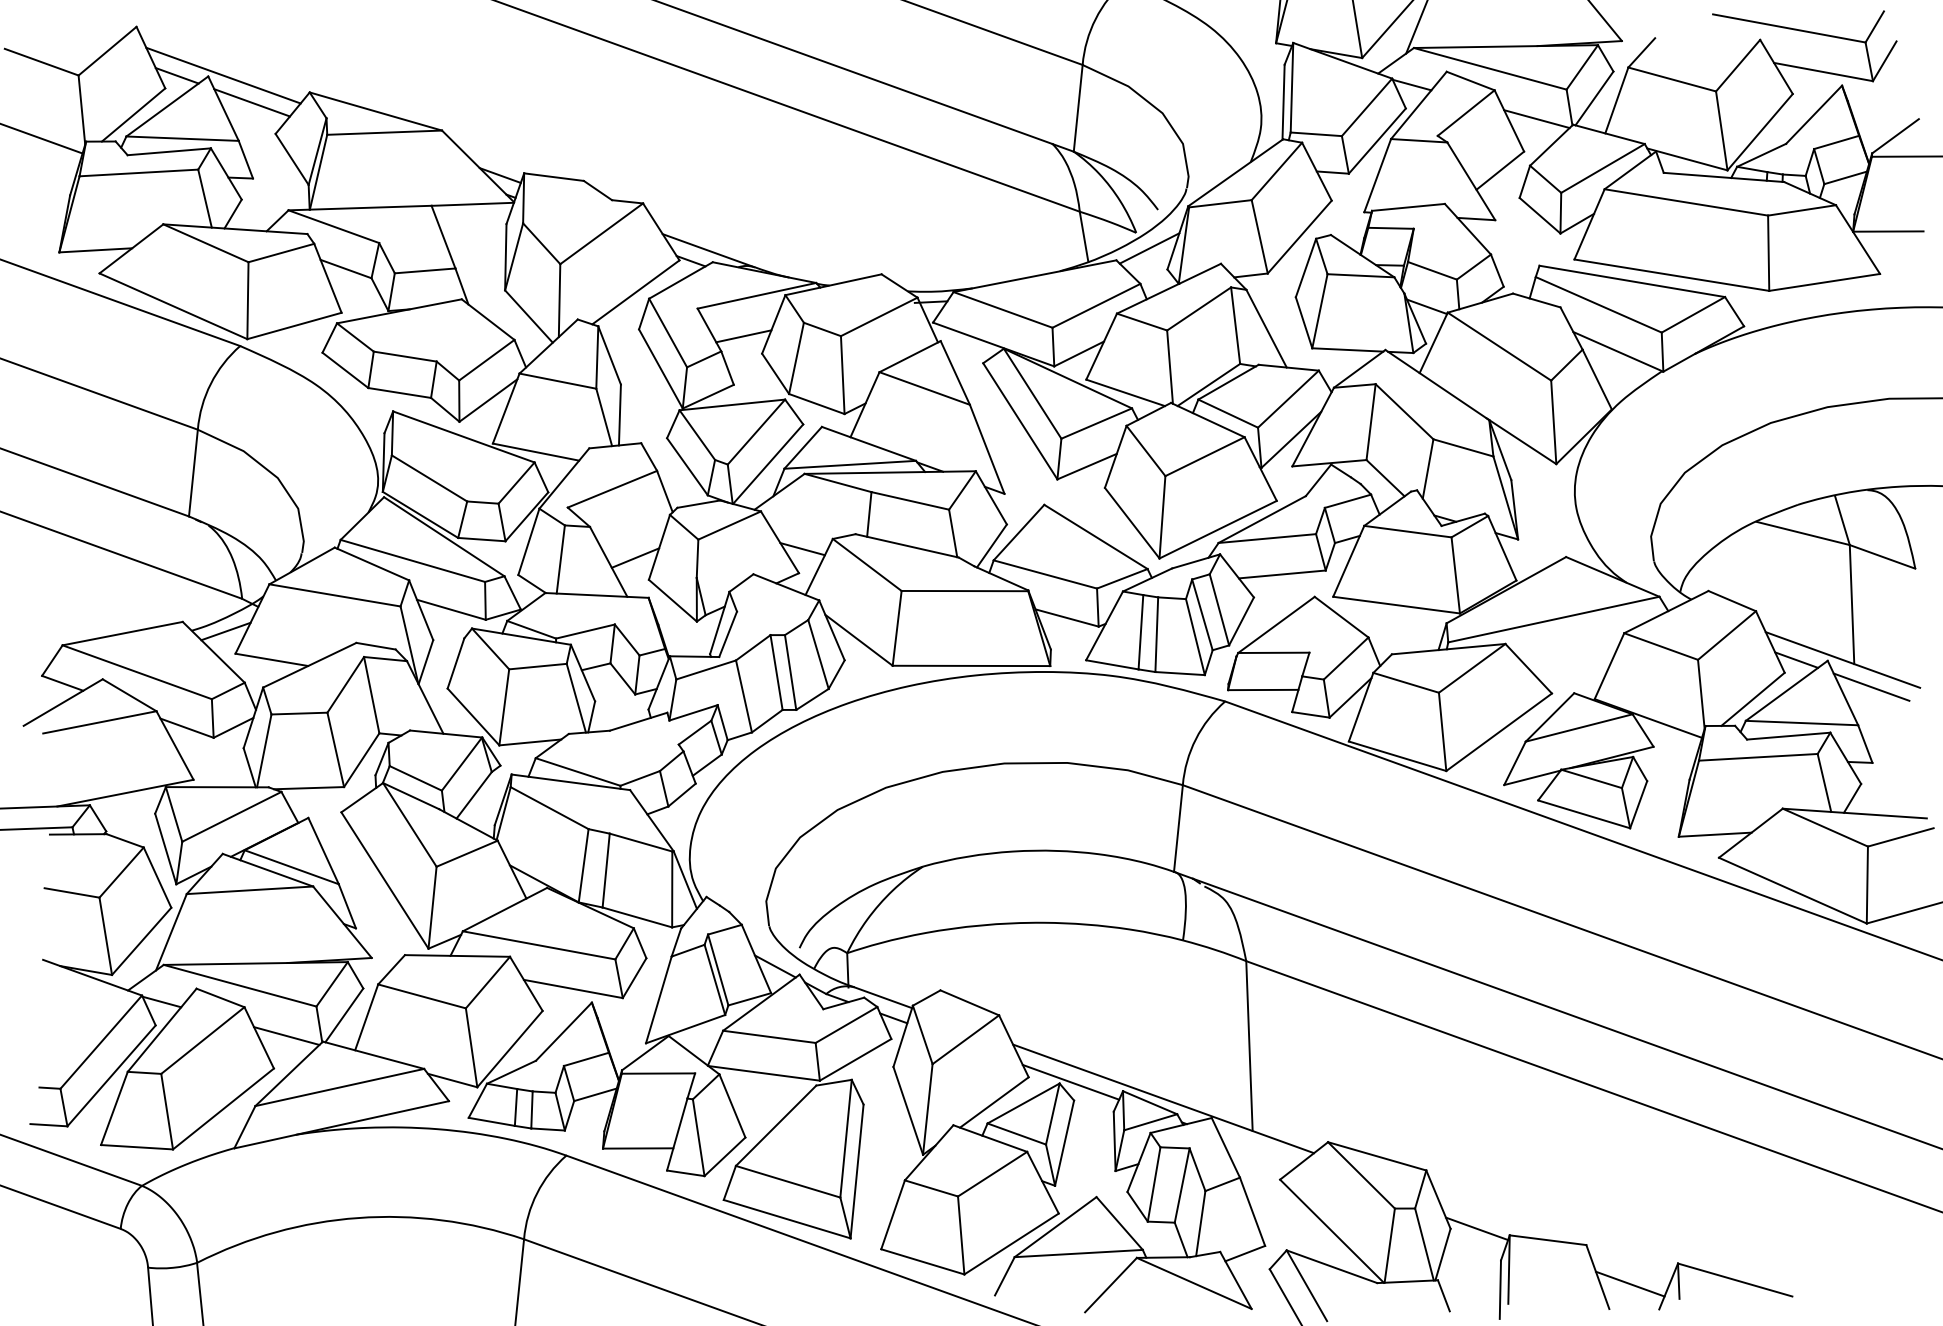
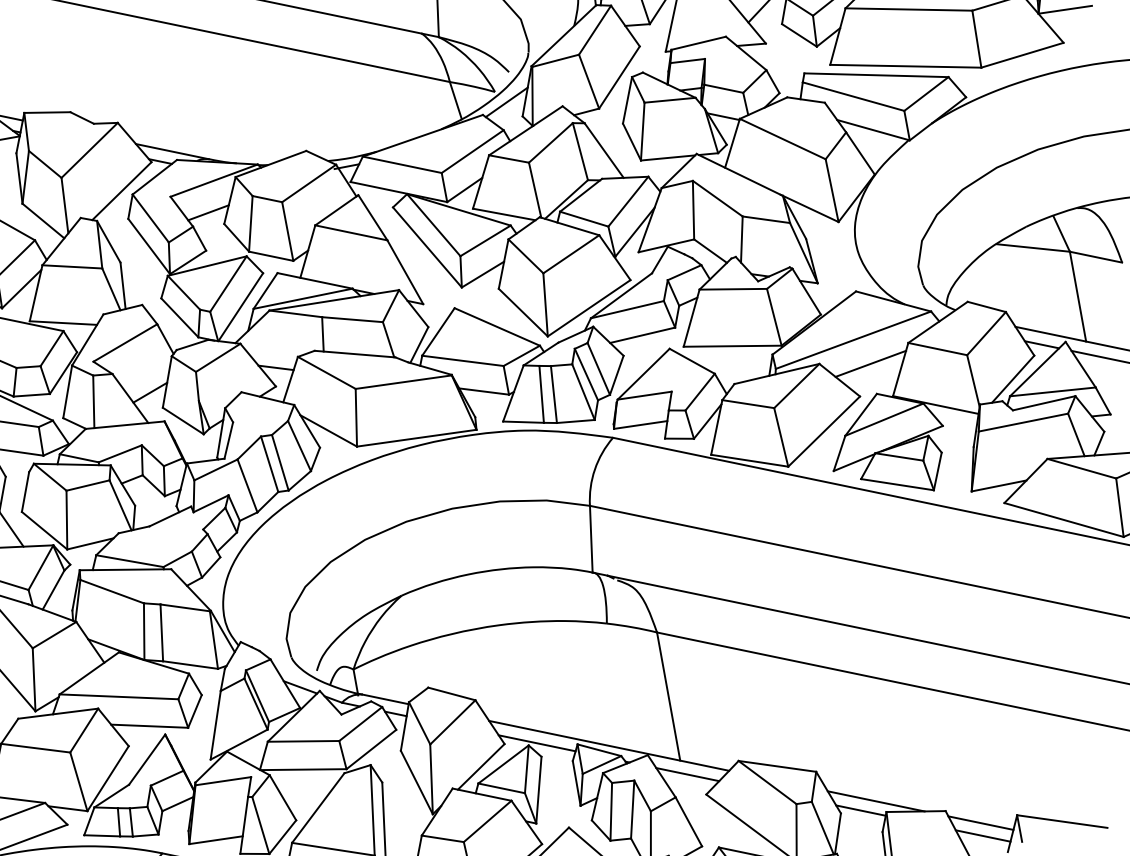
line: (1571, 653) -> (870, 364), added
line: (1259, 1150) -> (687, 774), added
line: (1498, 1219) -> (876, 801), added
line: (1629, 1266) -> (980, 822), added

